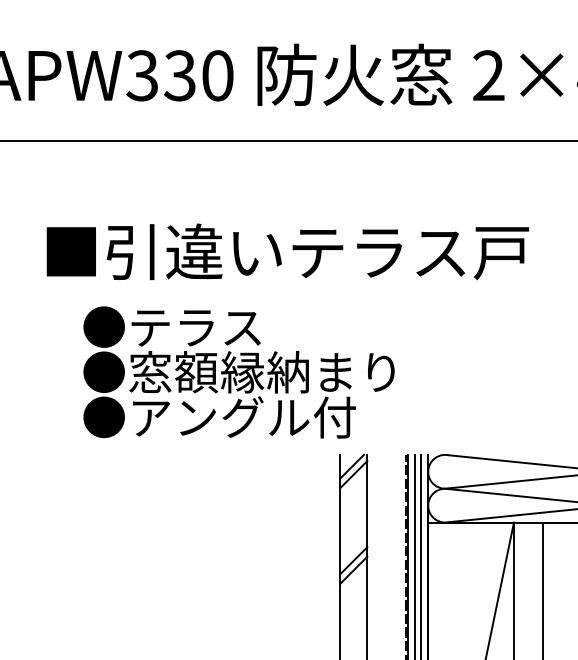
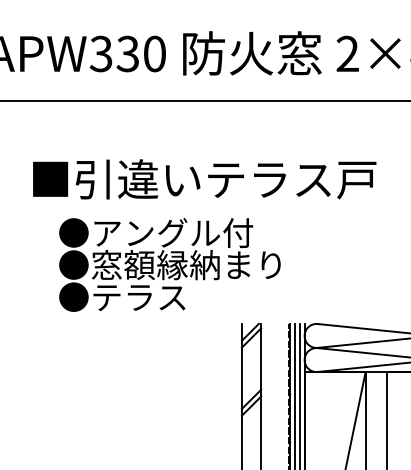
text: (243, 327) -> (173, 233), ●テラス -> ●アングル付
text: (243, 417) -> (173, 297), ●アングル付 -> ●テラス

